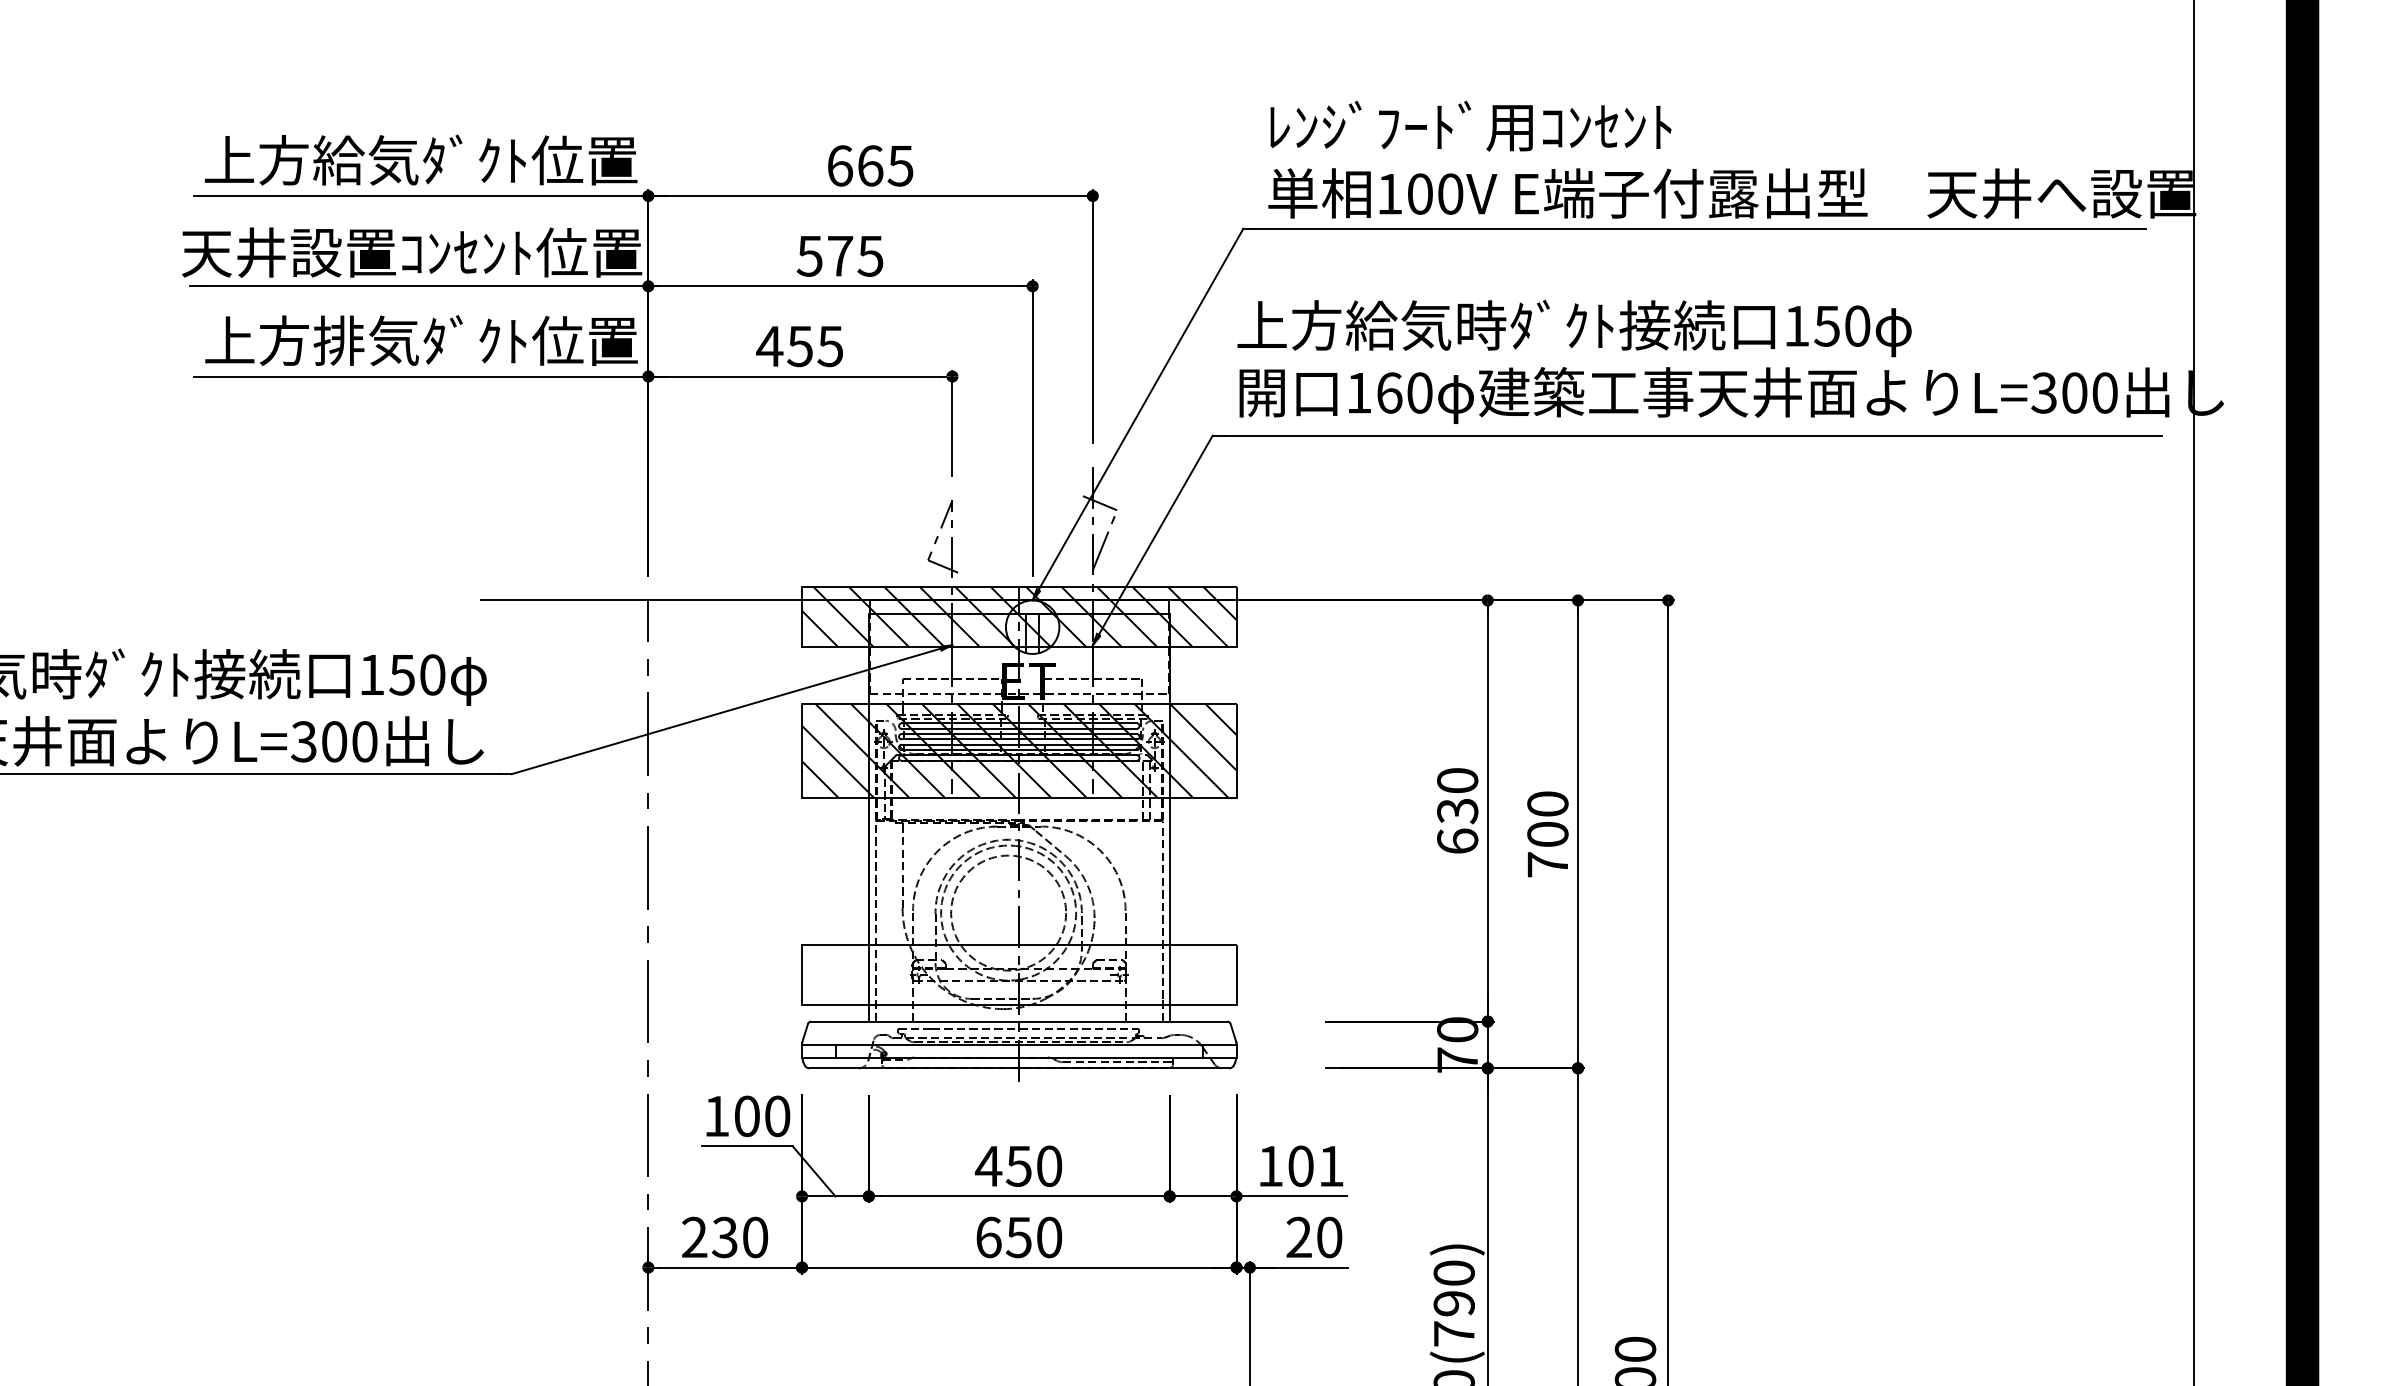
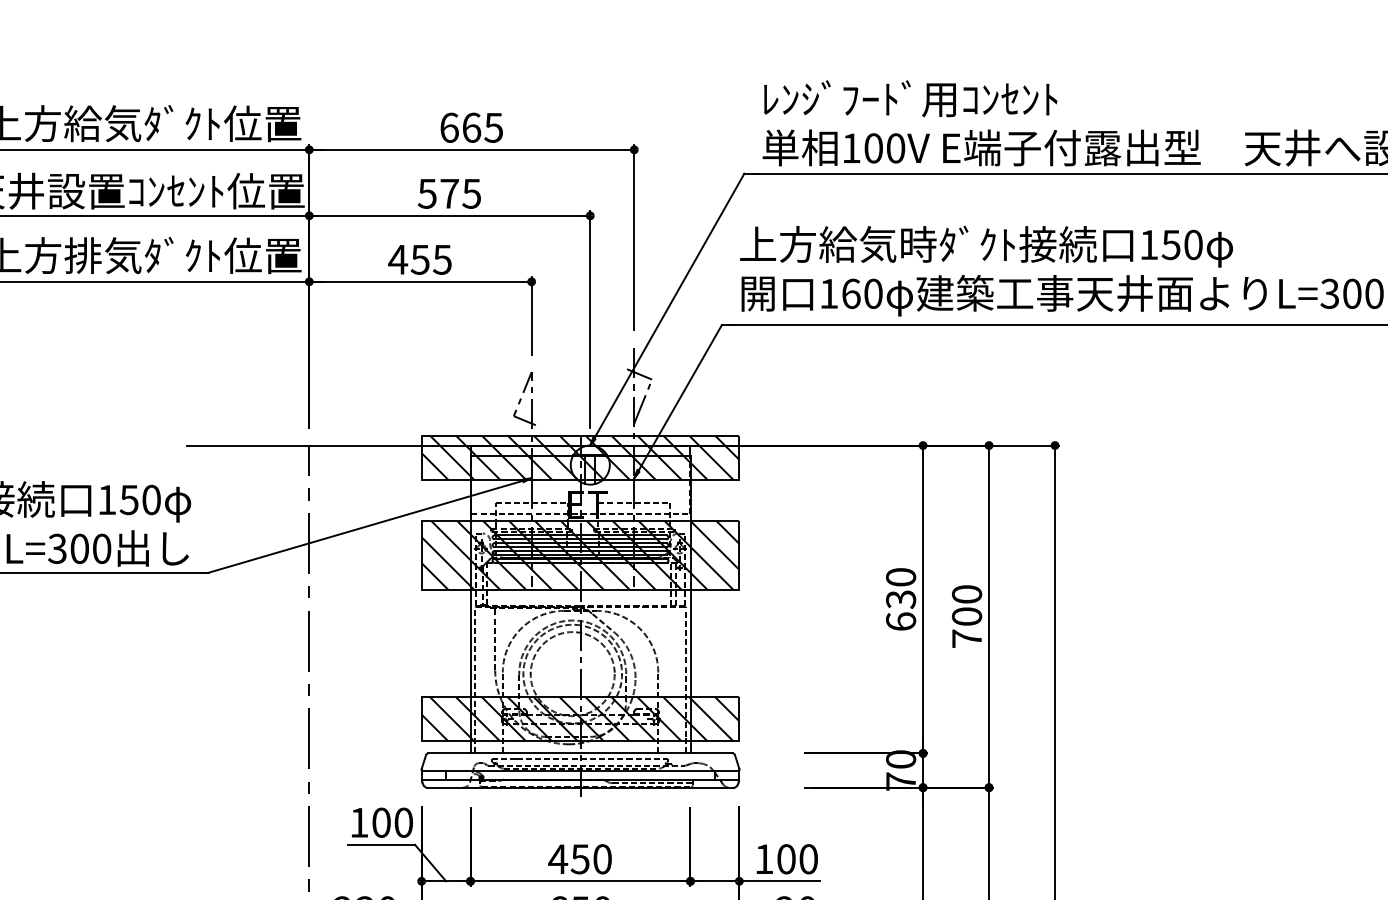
hatch: (1019, 974) -> (580, 719), added
text: (1331, 1165) -> (808, 858), 101 -> 100

